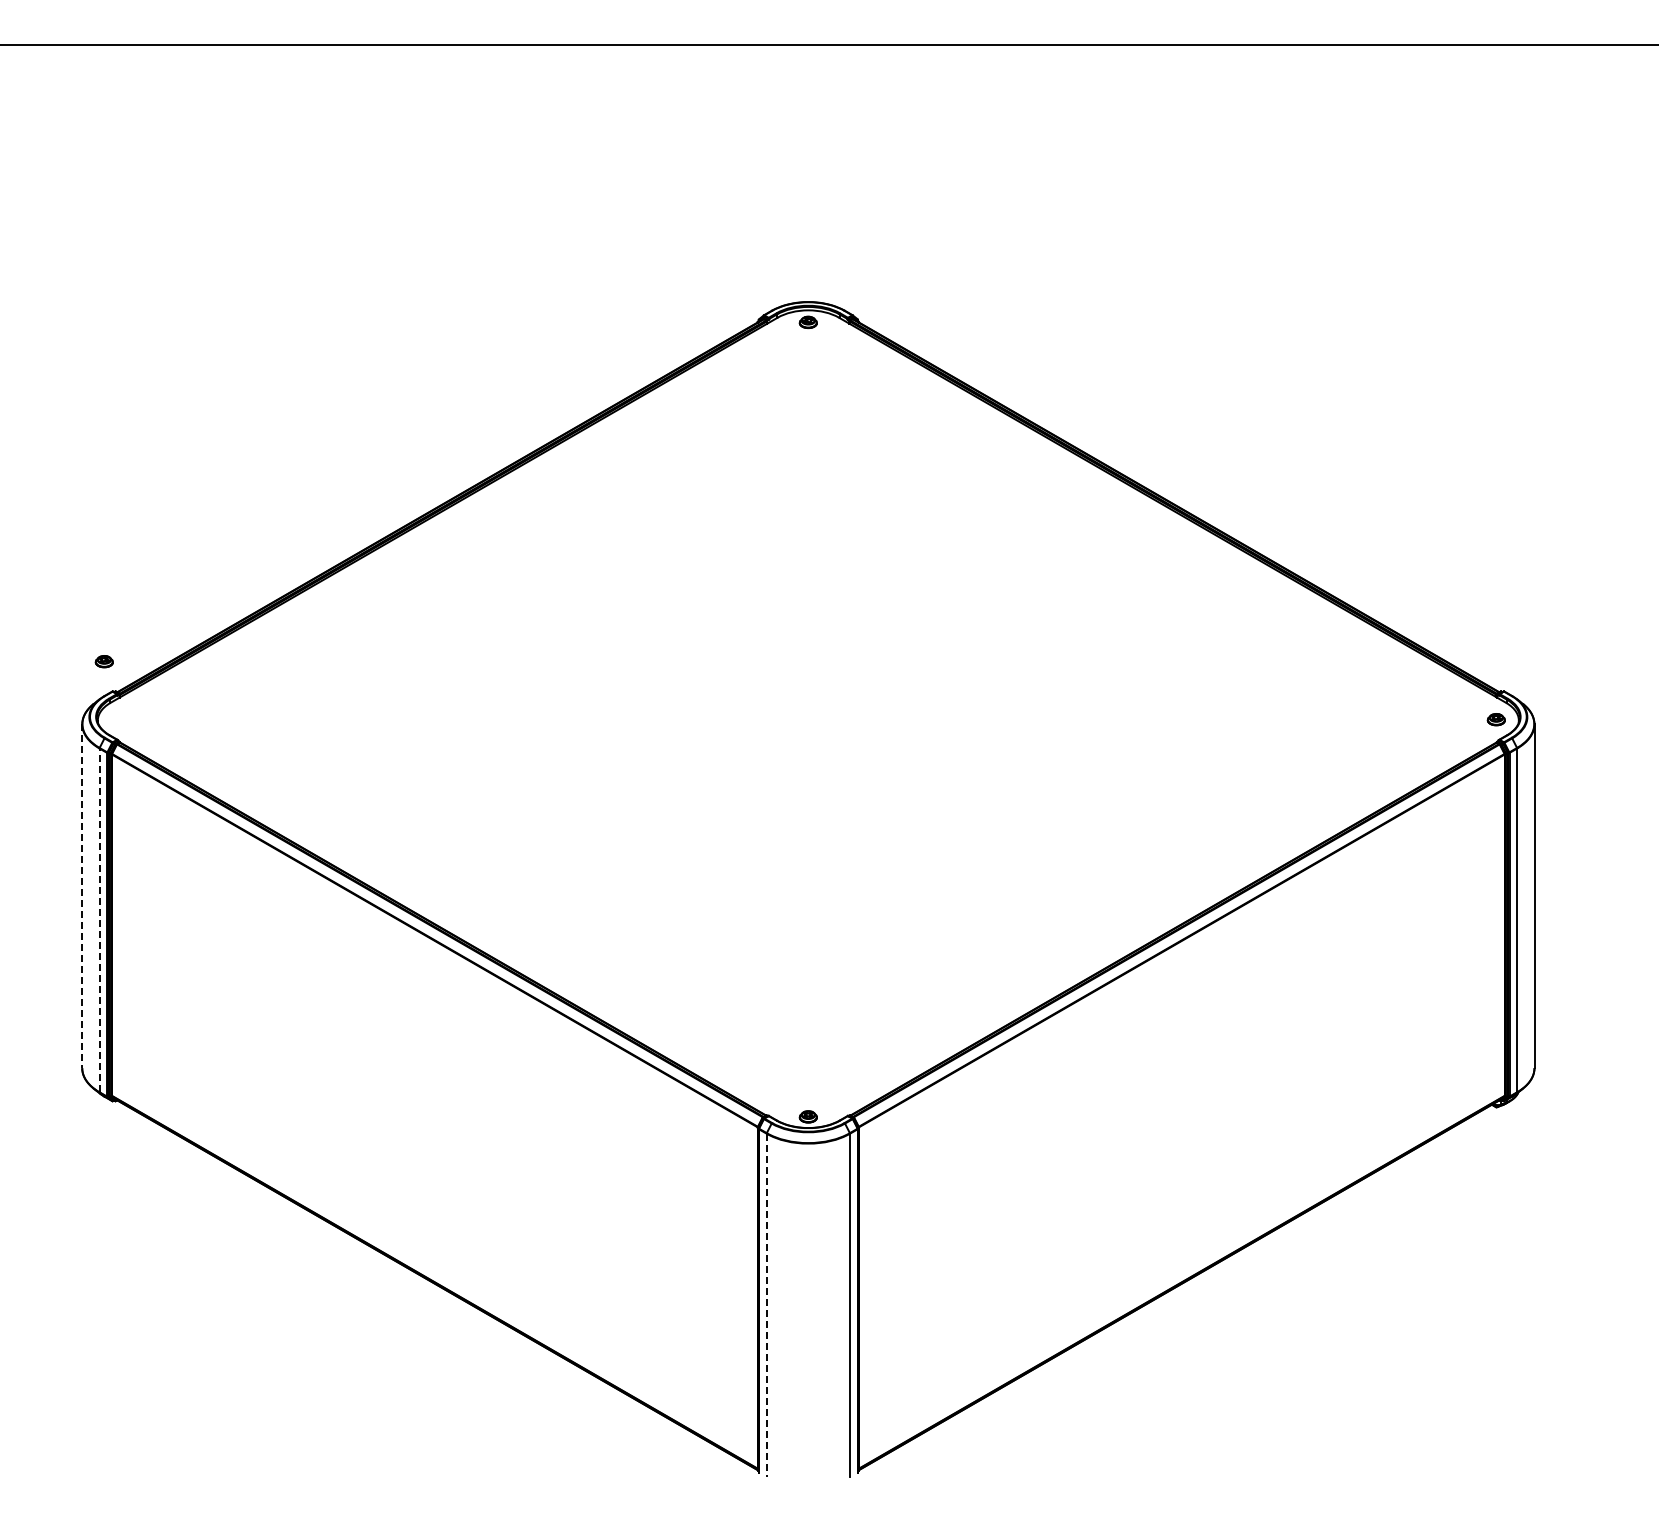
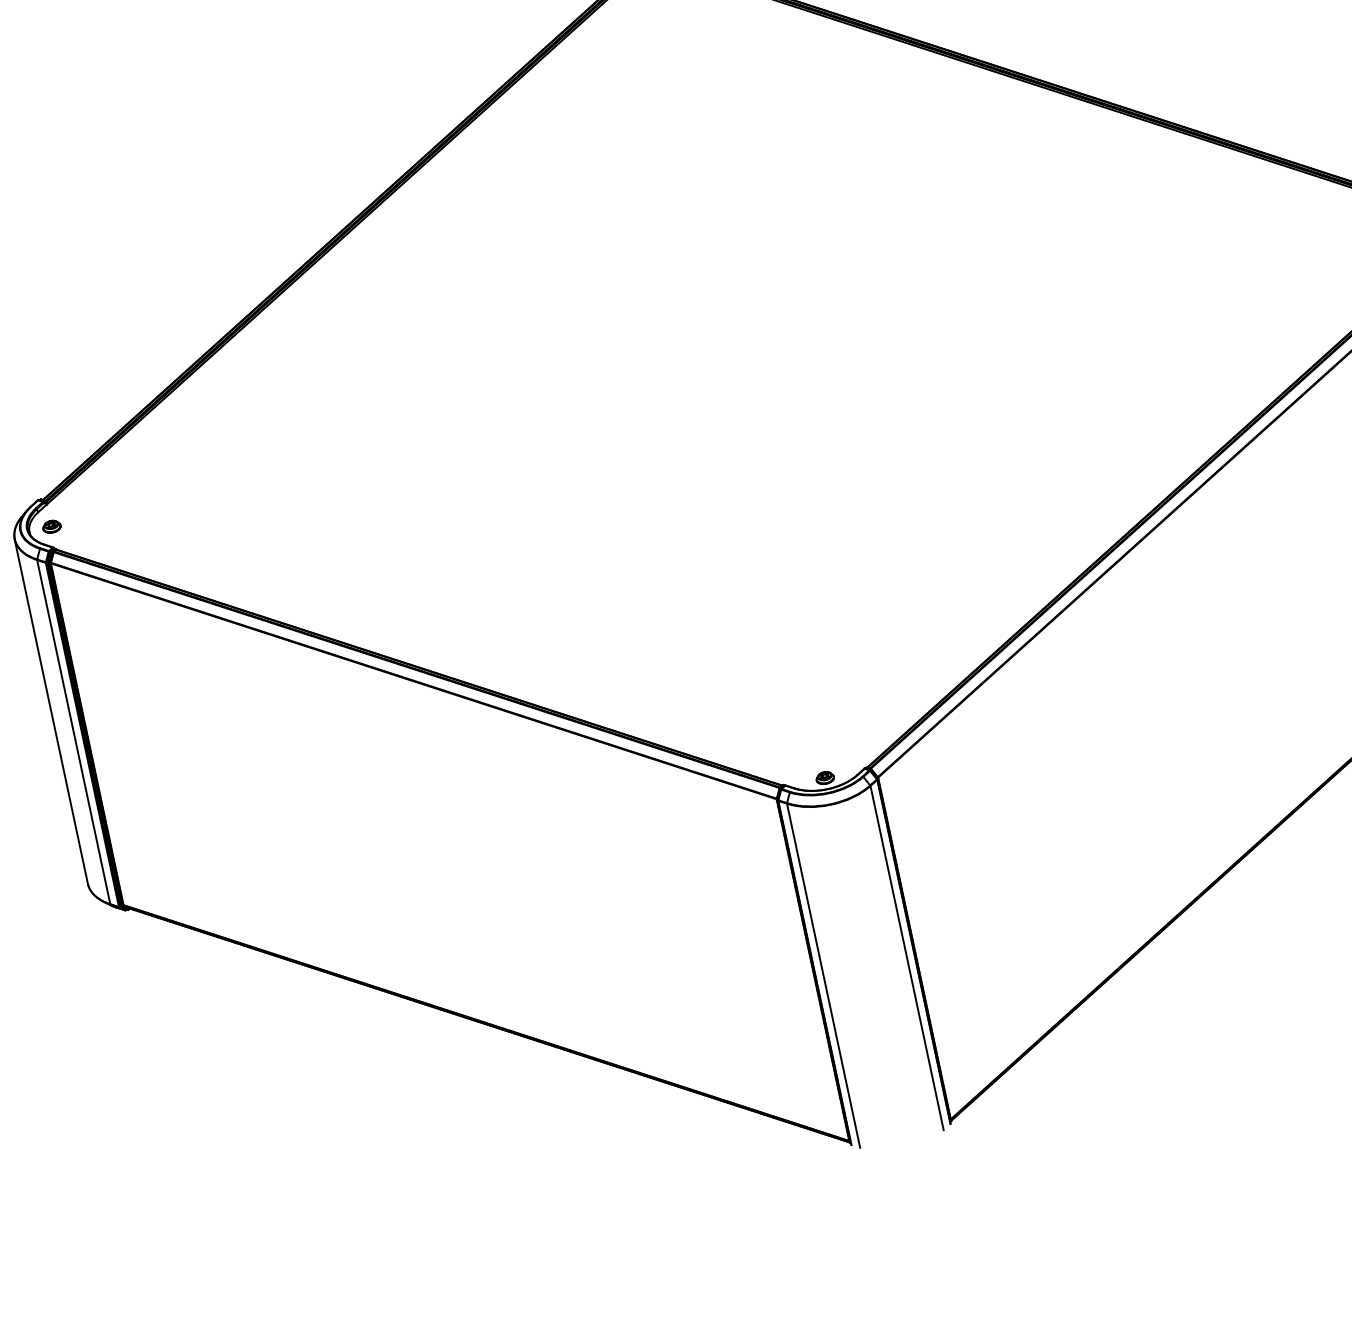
part: (103, 661) -> (50, 526), moved
line: (82, 896) -> (51, 711), dashed -> solid
line: (99, 920) -> (73, 732), dashed -> solid
line: (766, 1305) -> (823, 975), dashed -> solid

